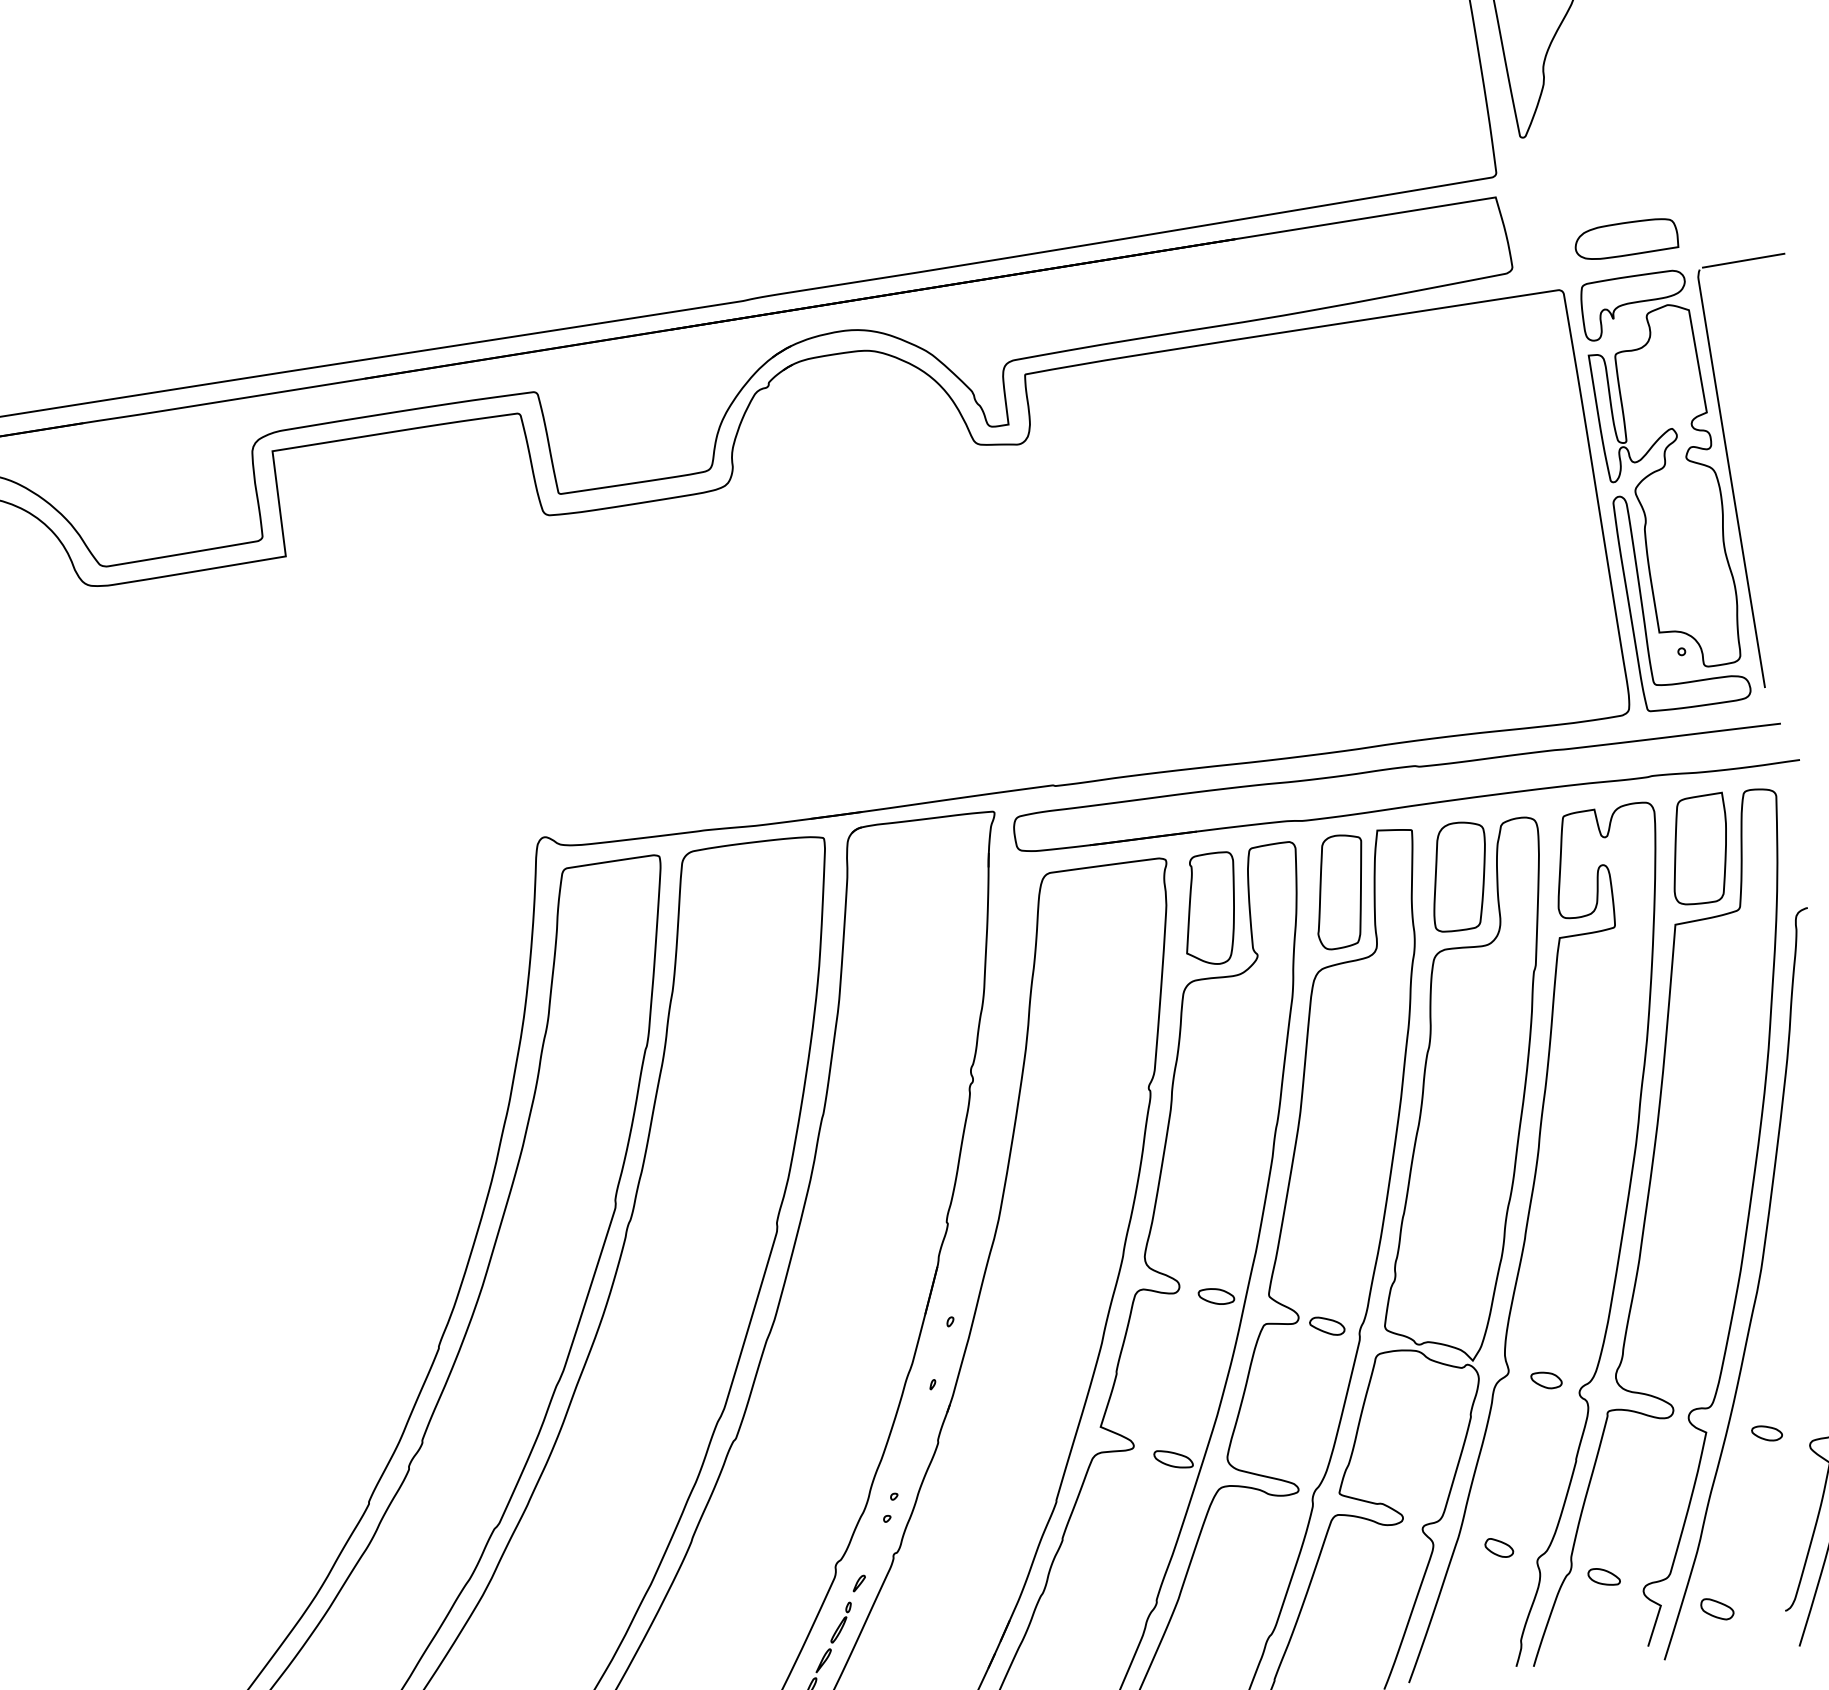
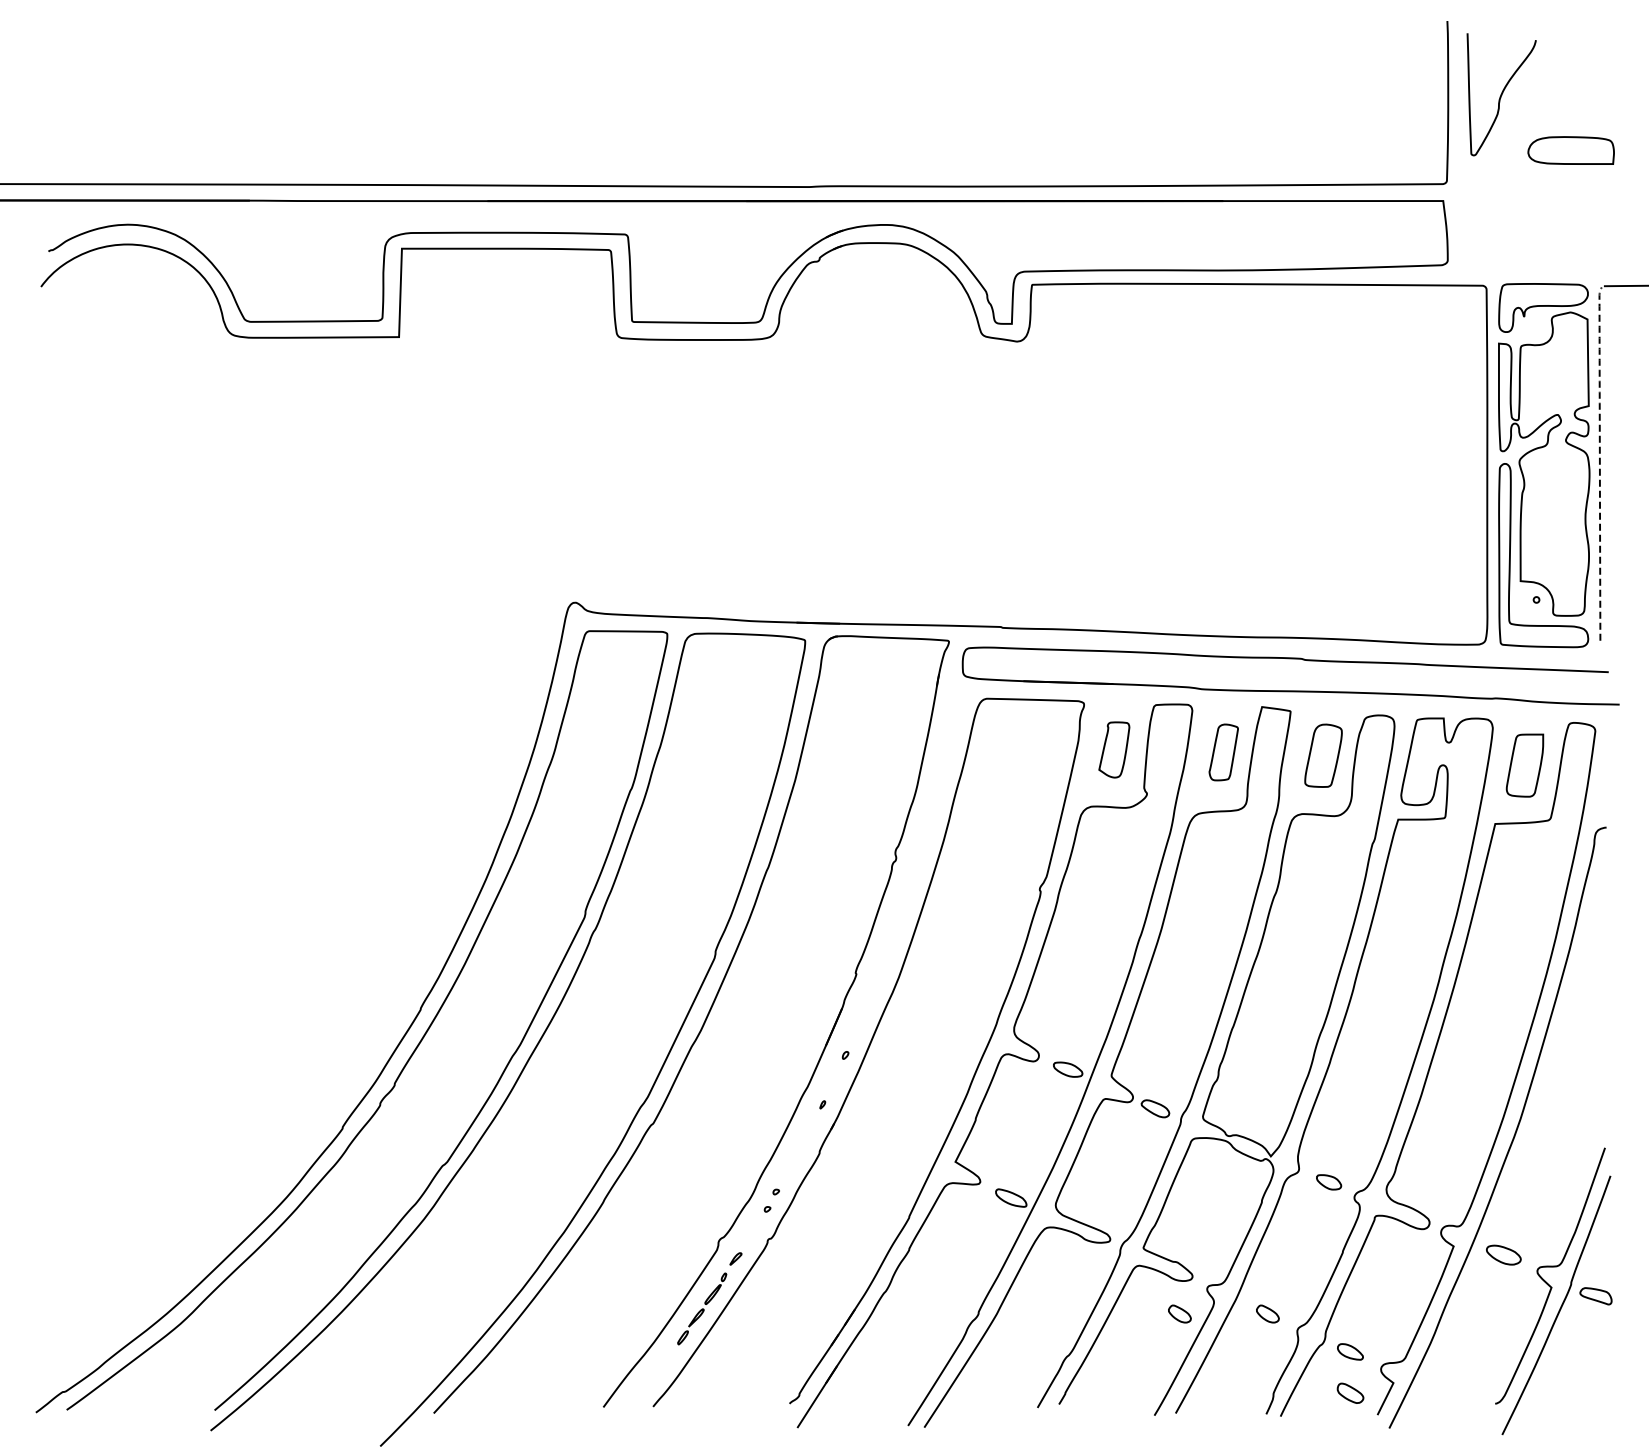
part: (1625, 239) -> (1570, 150), moved
line: (1729, 473) -> (1599, 459), solid -> dashed
part: (1698, 850) -> (1524, 765), size x0.7
part: (1459, 876) -> (1323, 755), size x0.7
part: (1340, 891) -> (1223, 752), size x0.6
part: (1210, 908) -> (1114, 749), size x0.6
part: (1766, 1432) -> (1503, 1254), size x1.4
part: (1394, 1563) -> (1179, 1313), added
part: (1717, 1608) -> (1350, 1392), moved

